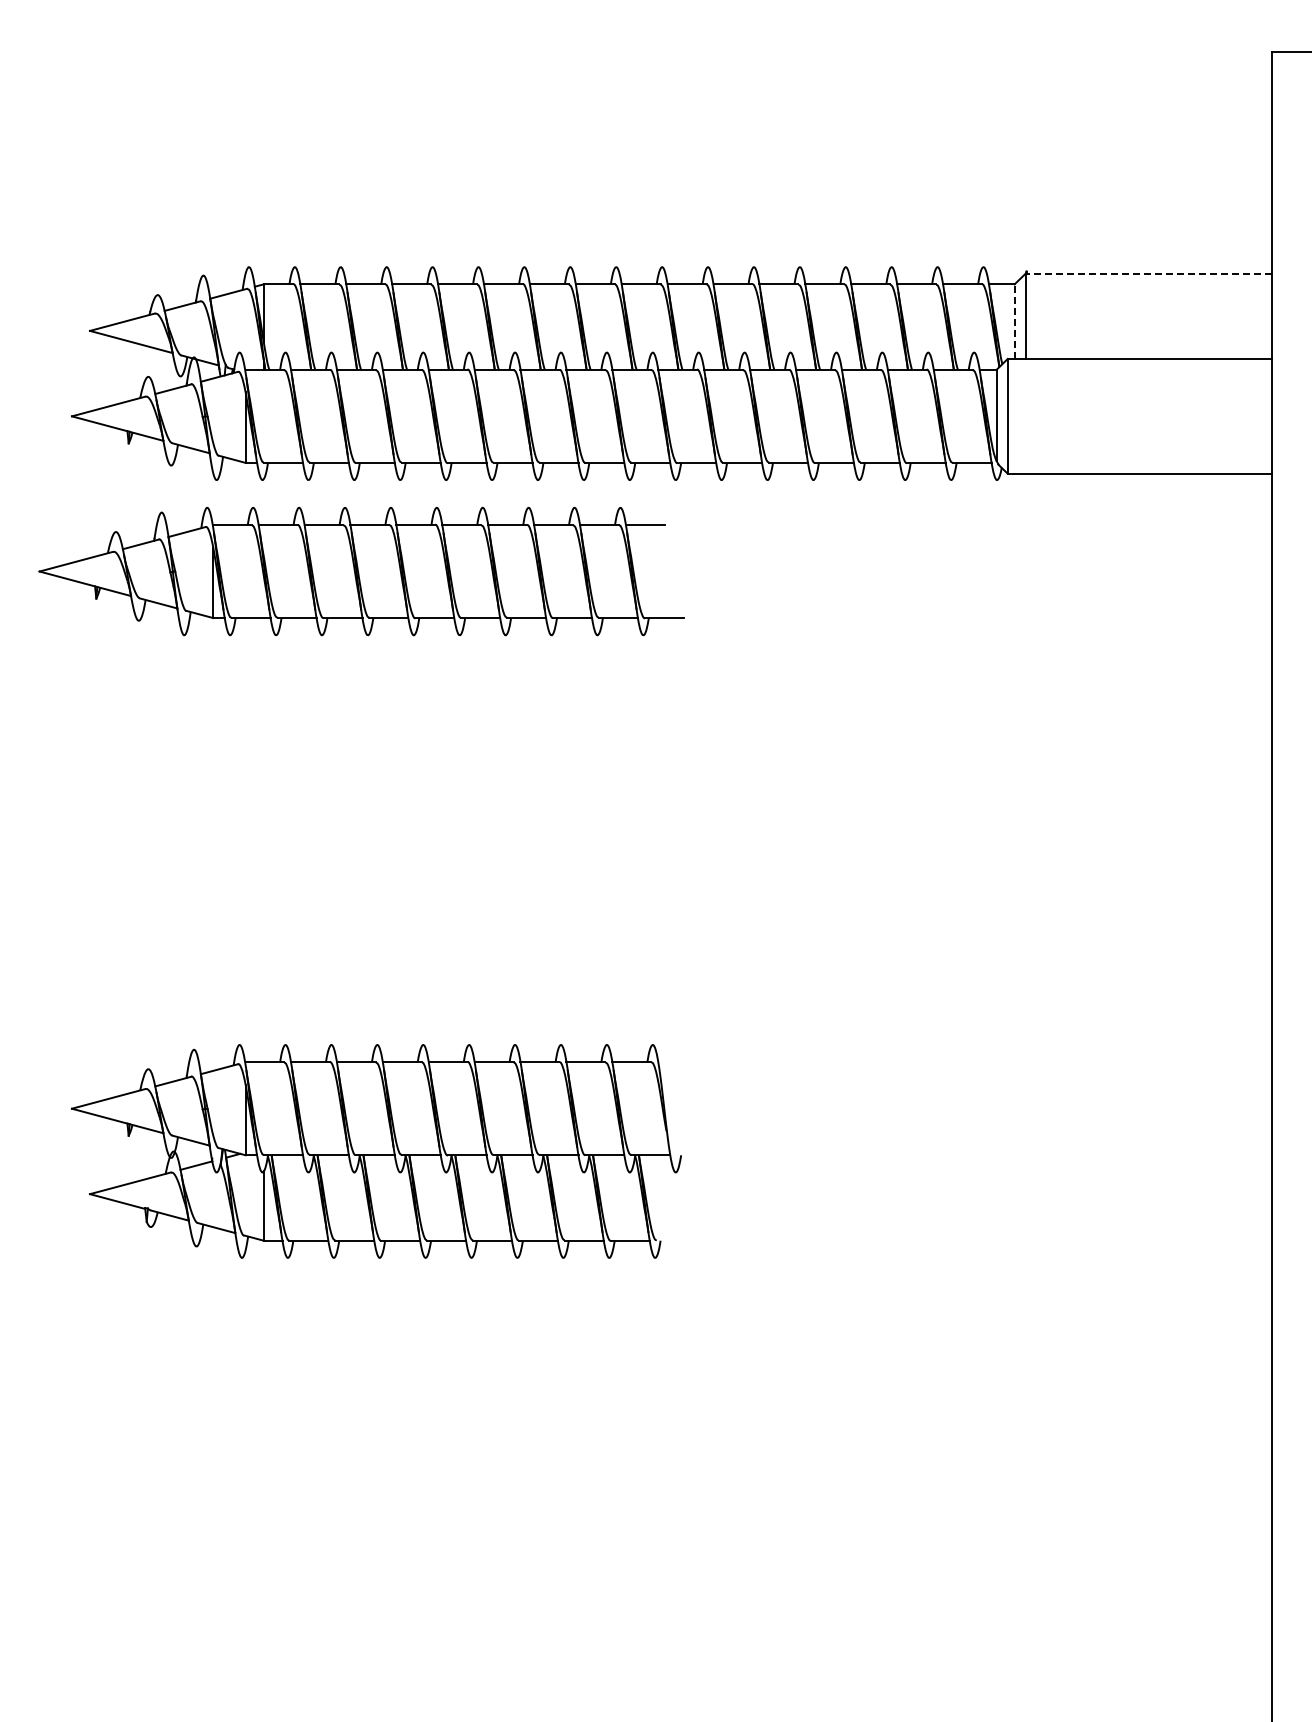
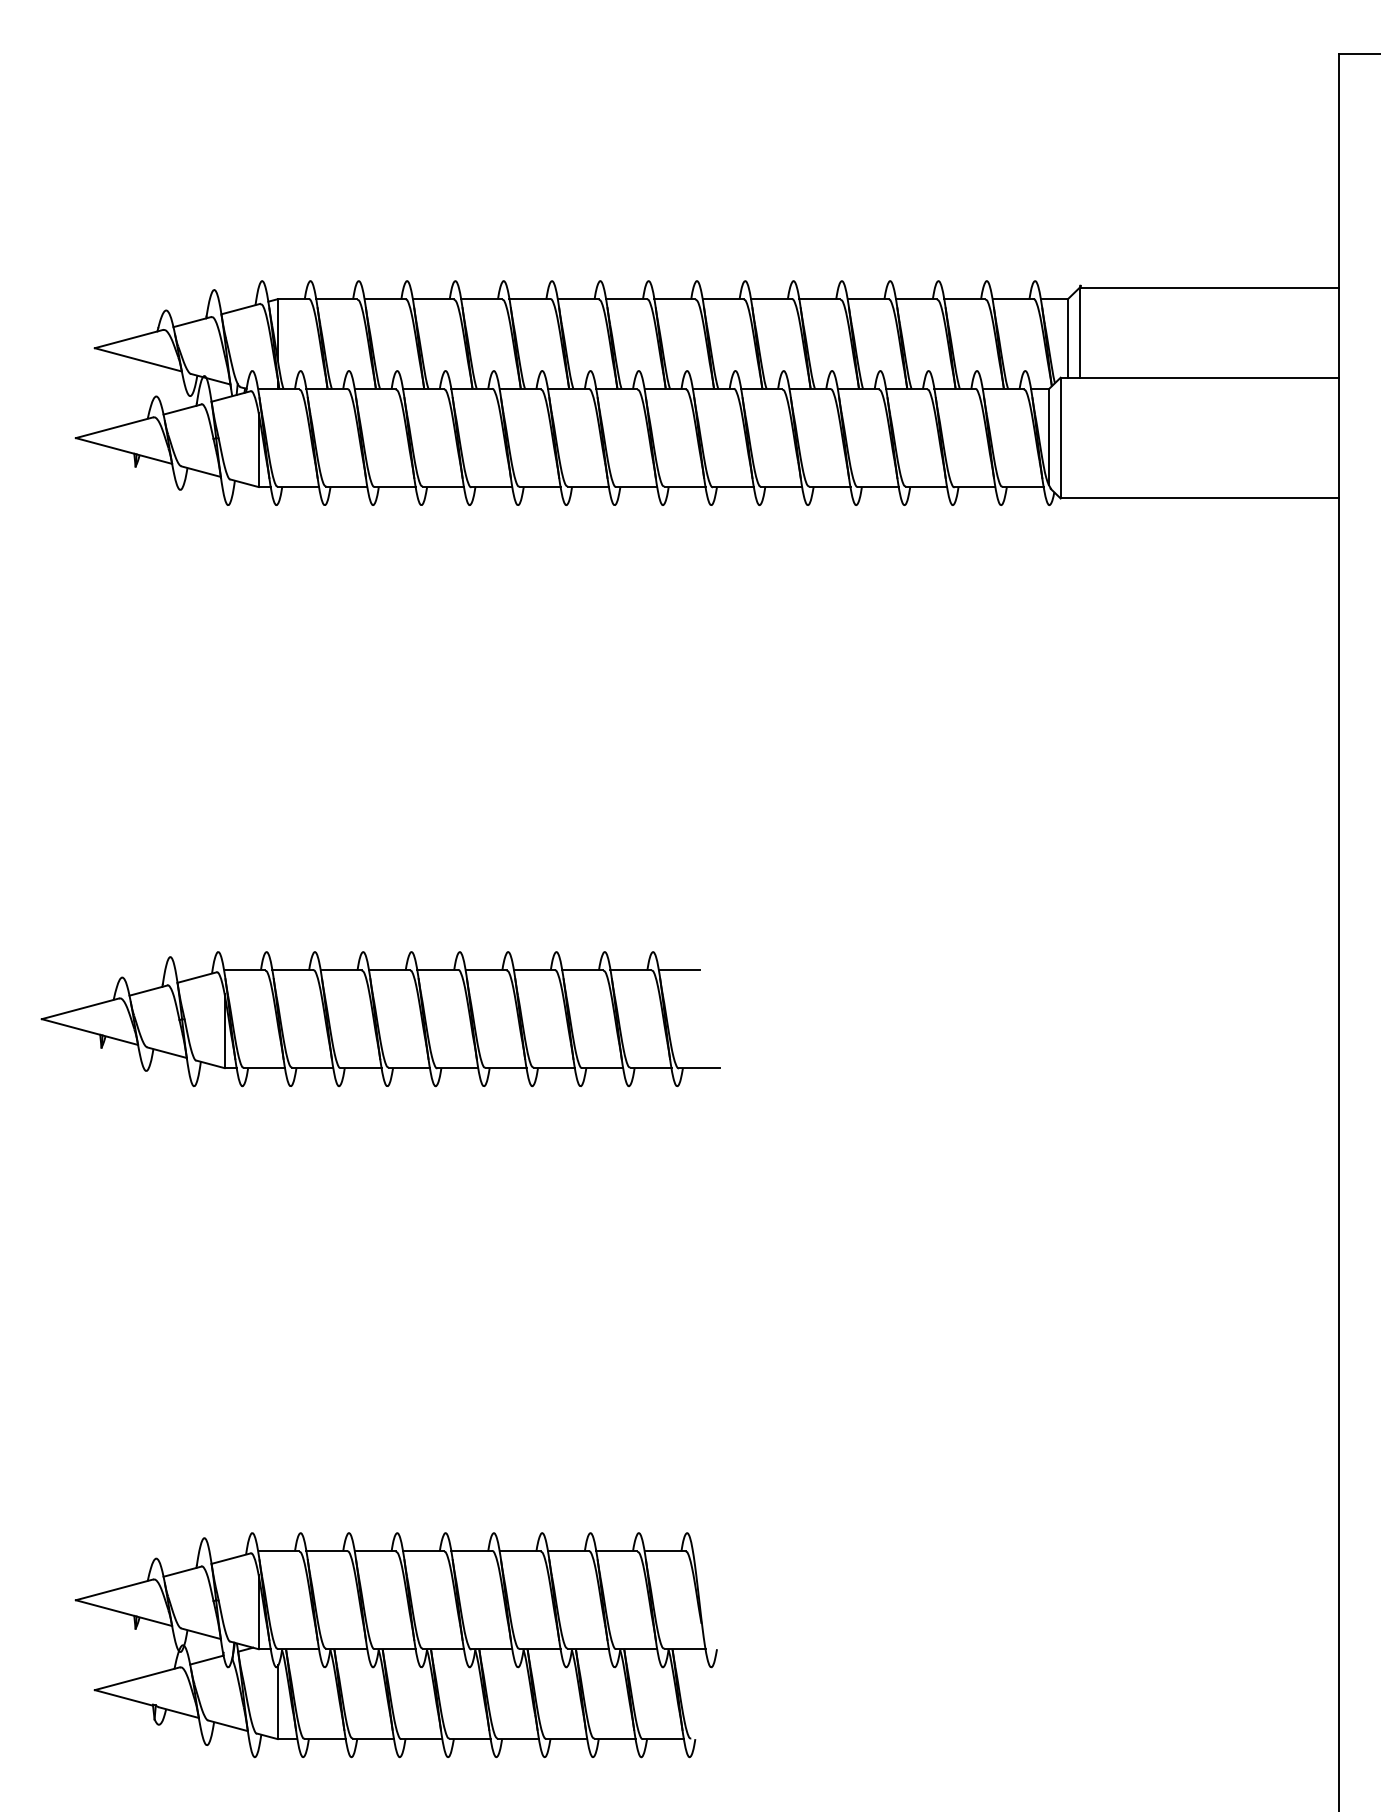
line: (1148, 273) -> (1208, 287), dashed -> solid
line: (1014, 321) -> (1067, 338), dashed -> solid
part: (361, 571) -> (380, 1019), moved
part: (376, 1151) -> (396, 1645), moved

